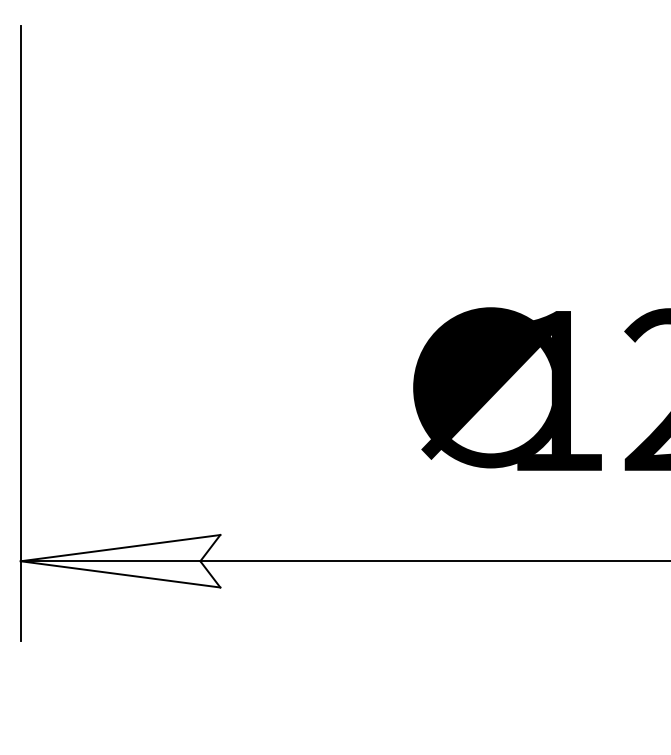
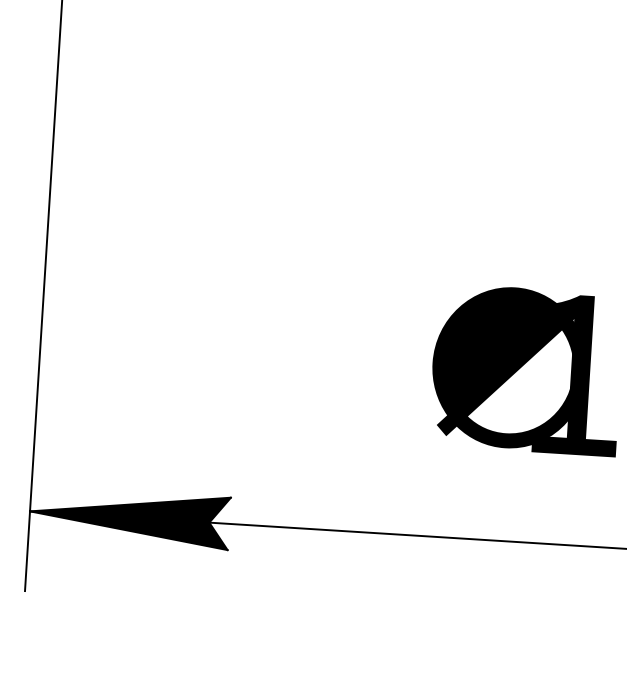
fill: (120, 561) -> (129, 517), added

